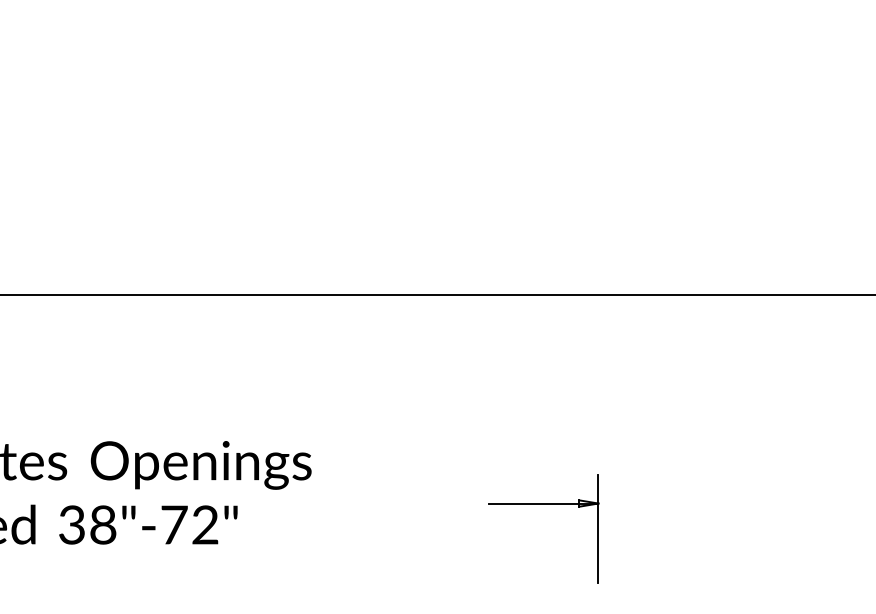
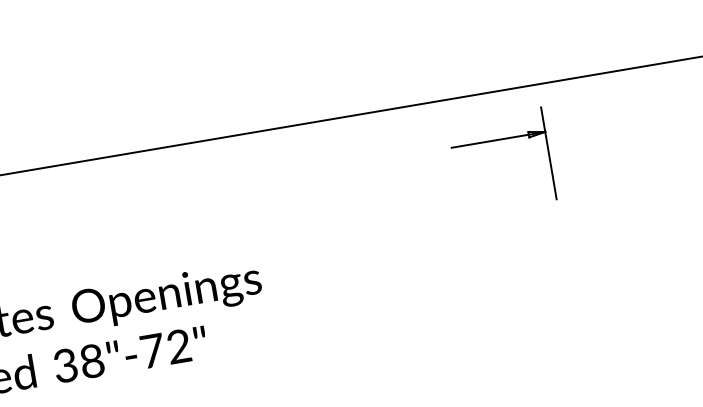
part: (543, 504) -> (498, 140), moved

